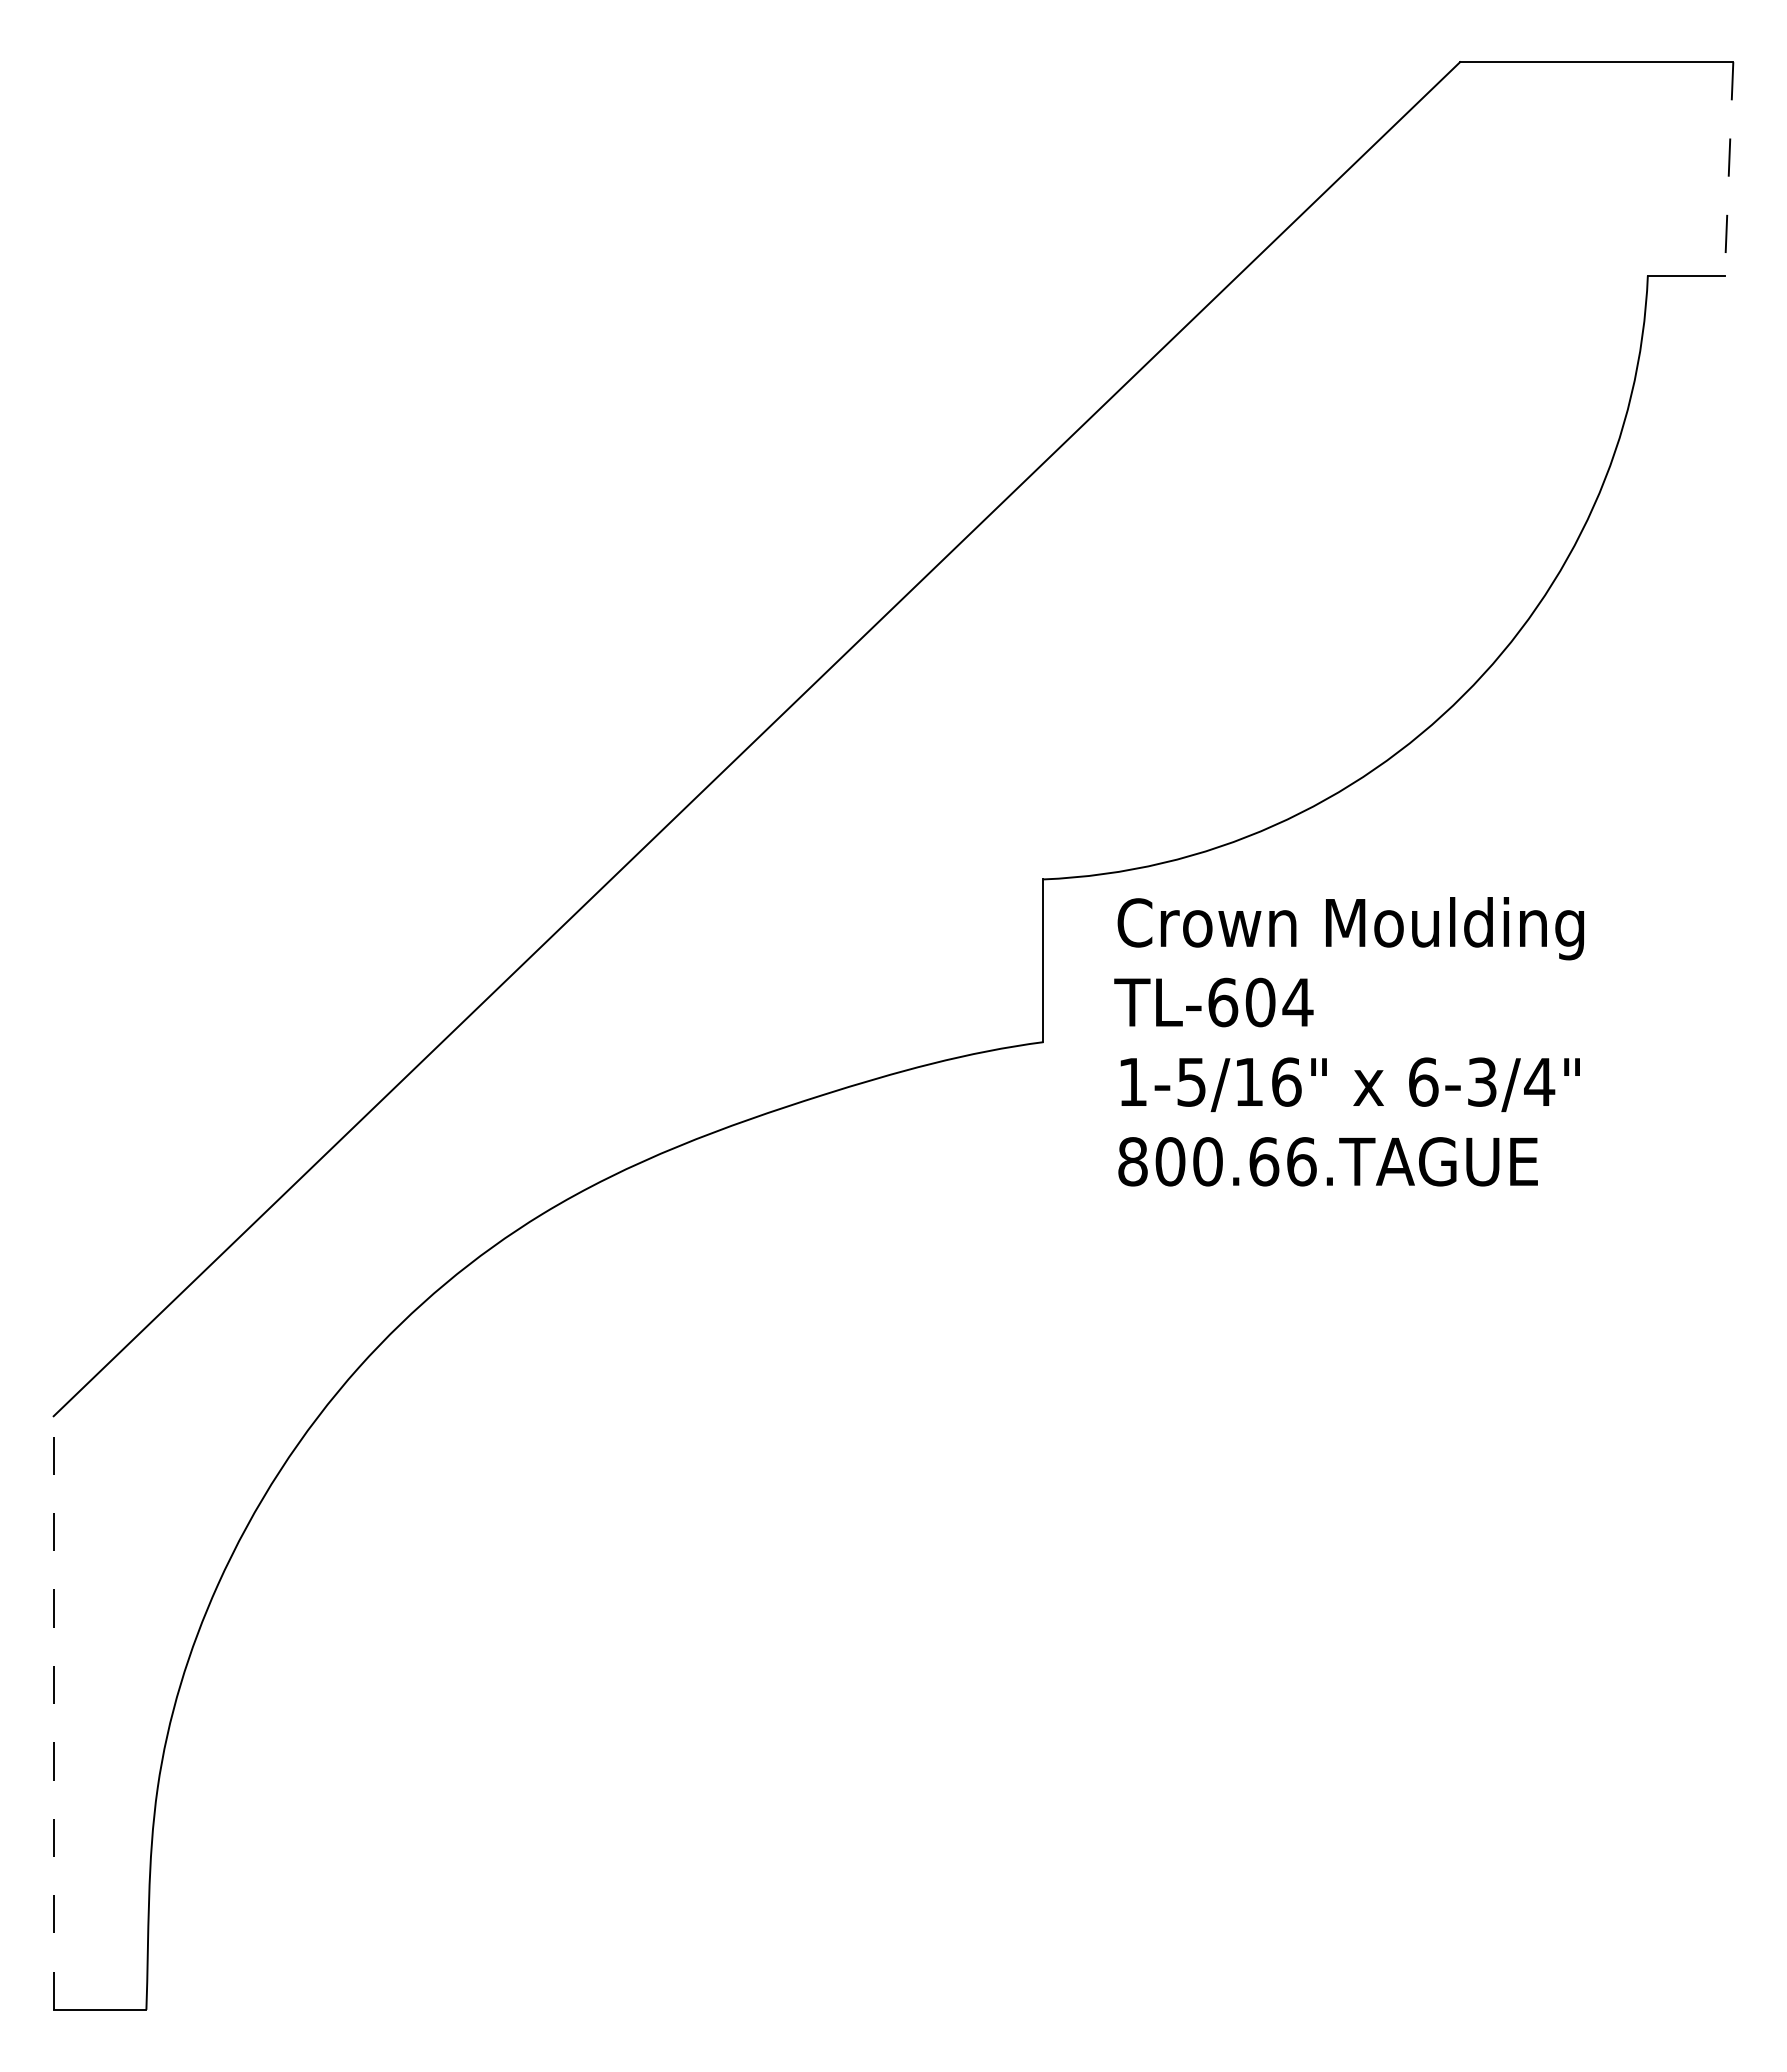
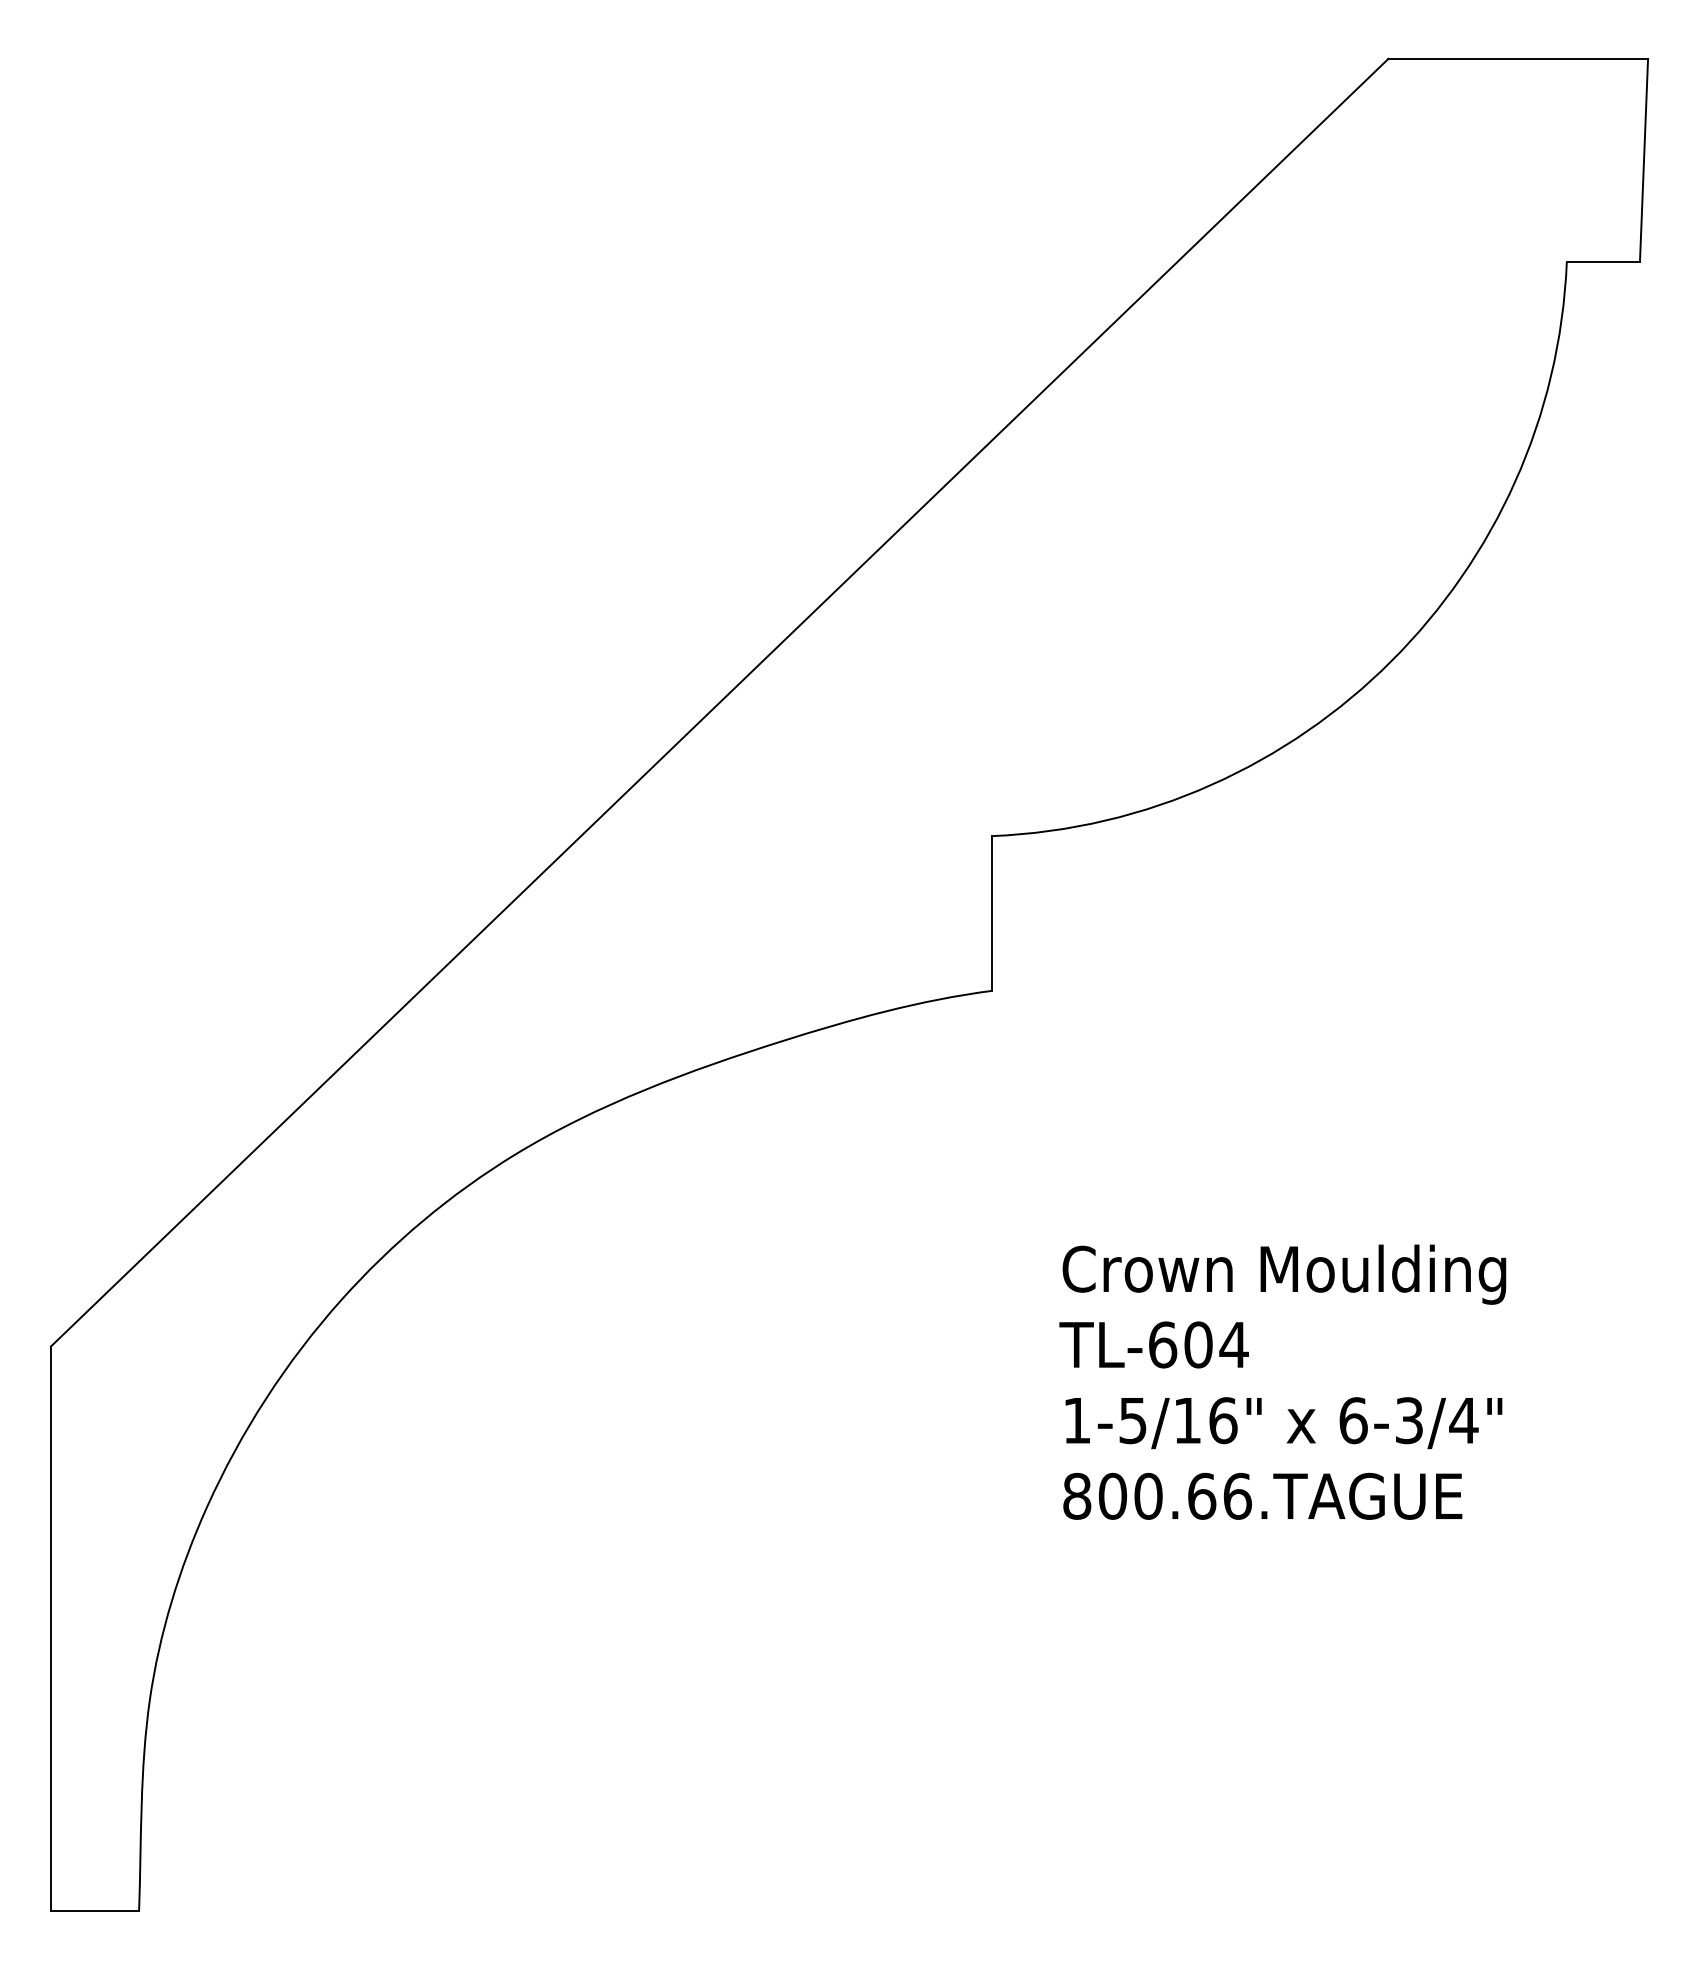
line: (1729, 168) -> (1644, 160), dashed -> solid
text: (1348, 1041) -> (1282, 1382), moved
line: (53, 1713) -> (50, 1629), dashed -> solid

